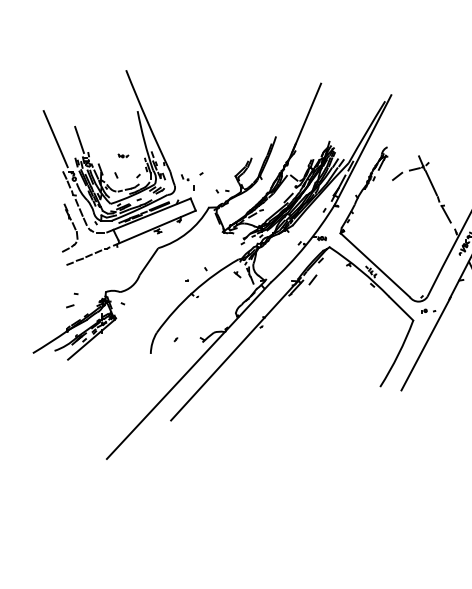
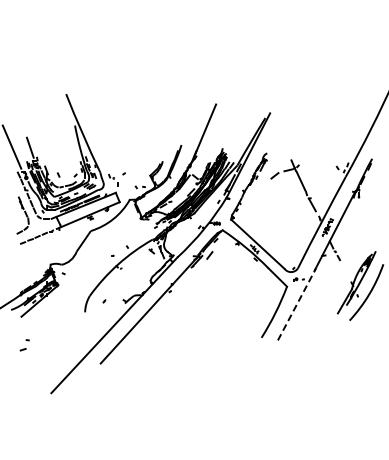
part: (122, 156) -> (63, 160), removed
part: (71, 300) -> (24, 345), moved
line: (425, 343) -> (296, 304), solid -> dashed

